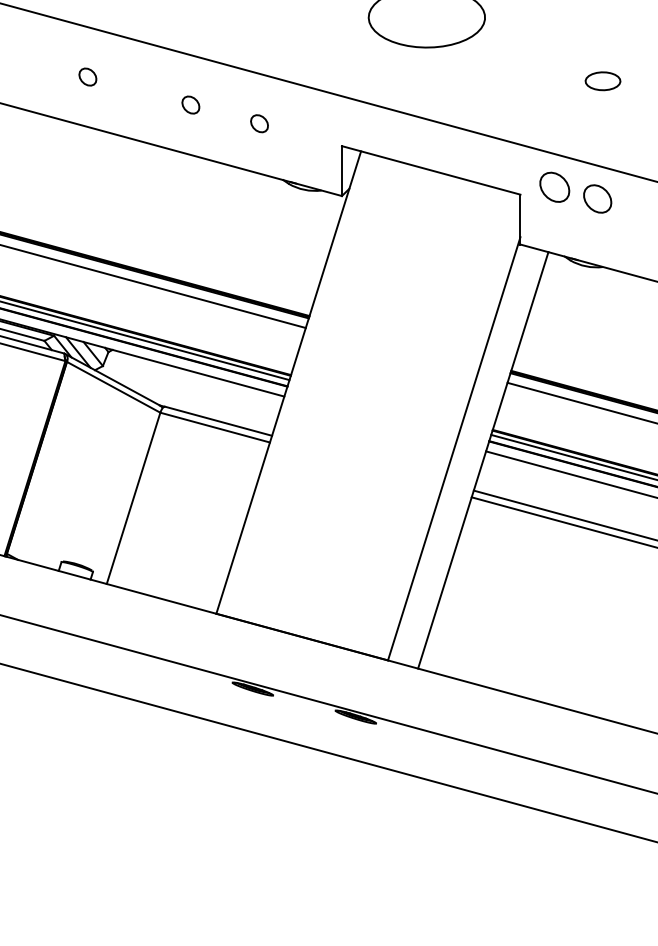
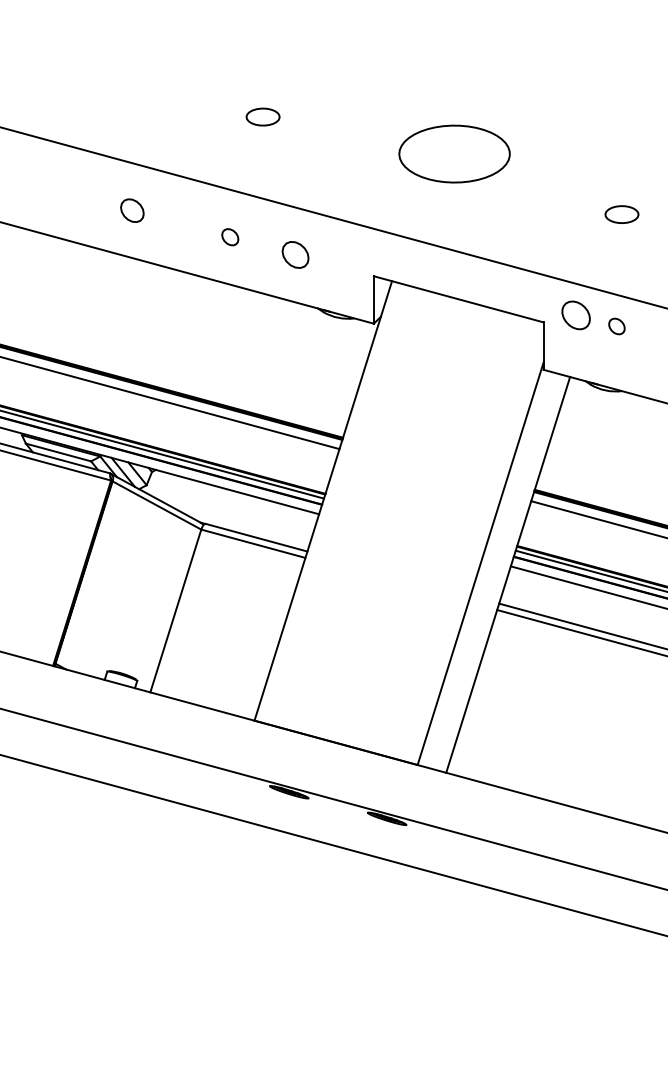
part: (87, 76) -> (132, 210), size x1.4
part: (259, 123) -> (295, 254), size x1.6
part: (597, 199) -> (616, 326), size x0.6

